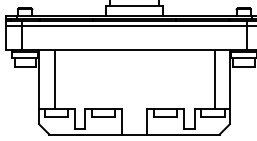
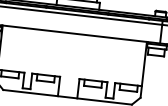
line: (54, 79) -> (11, 48), removed
line: (214, 79) -> (132, 62), removed

